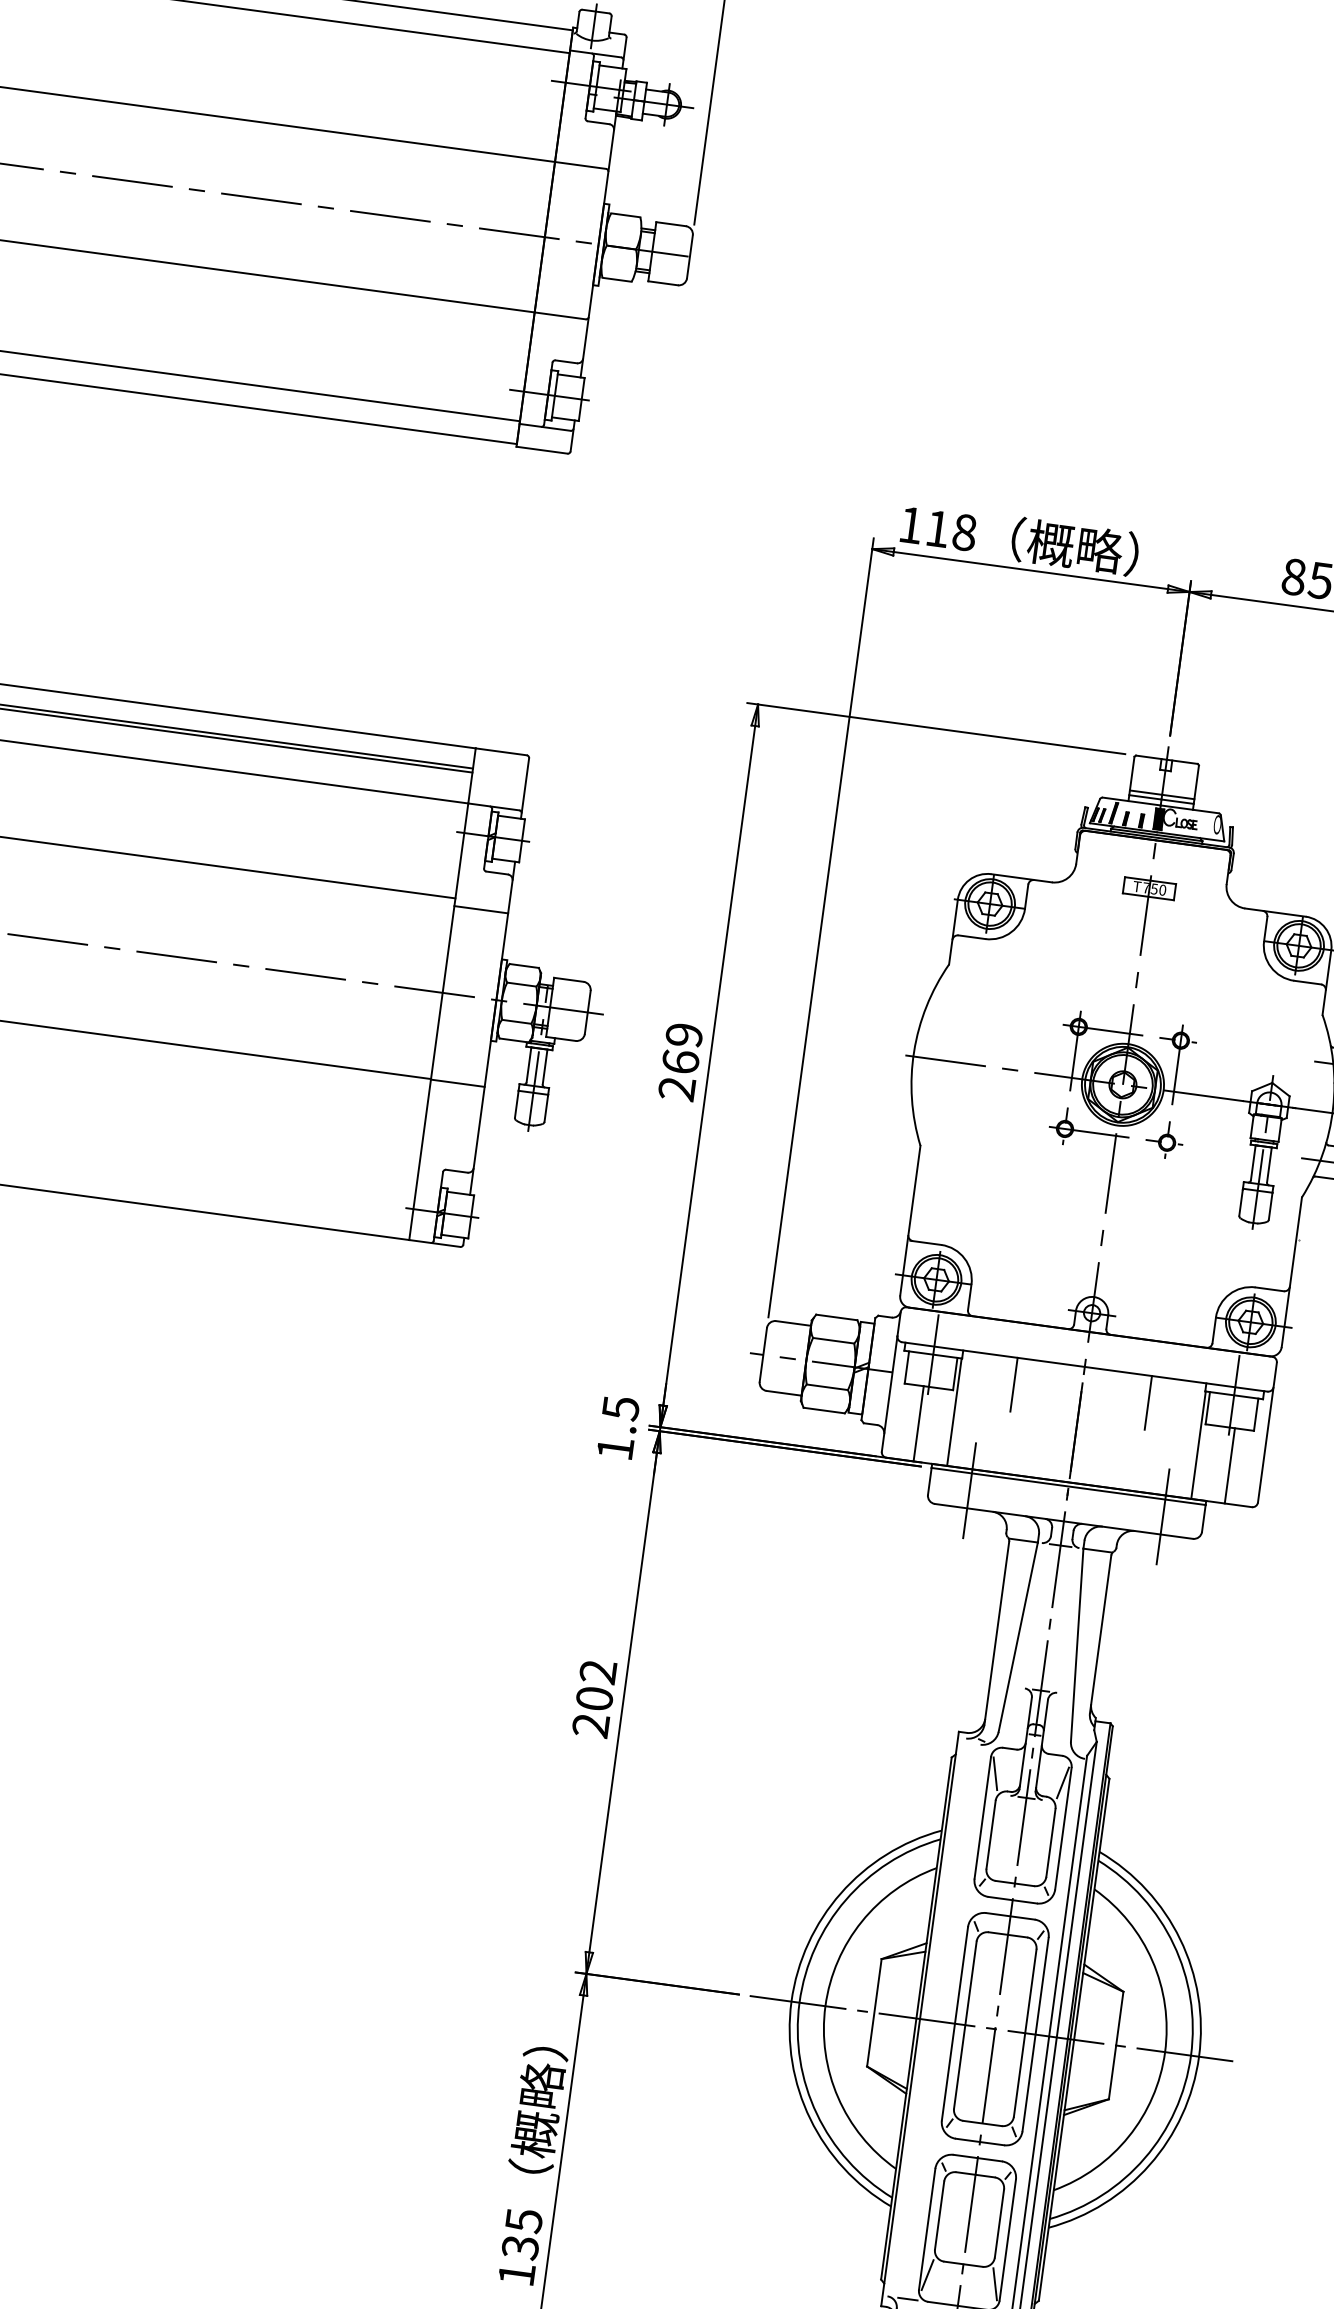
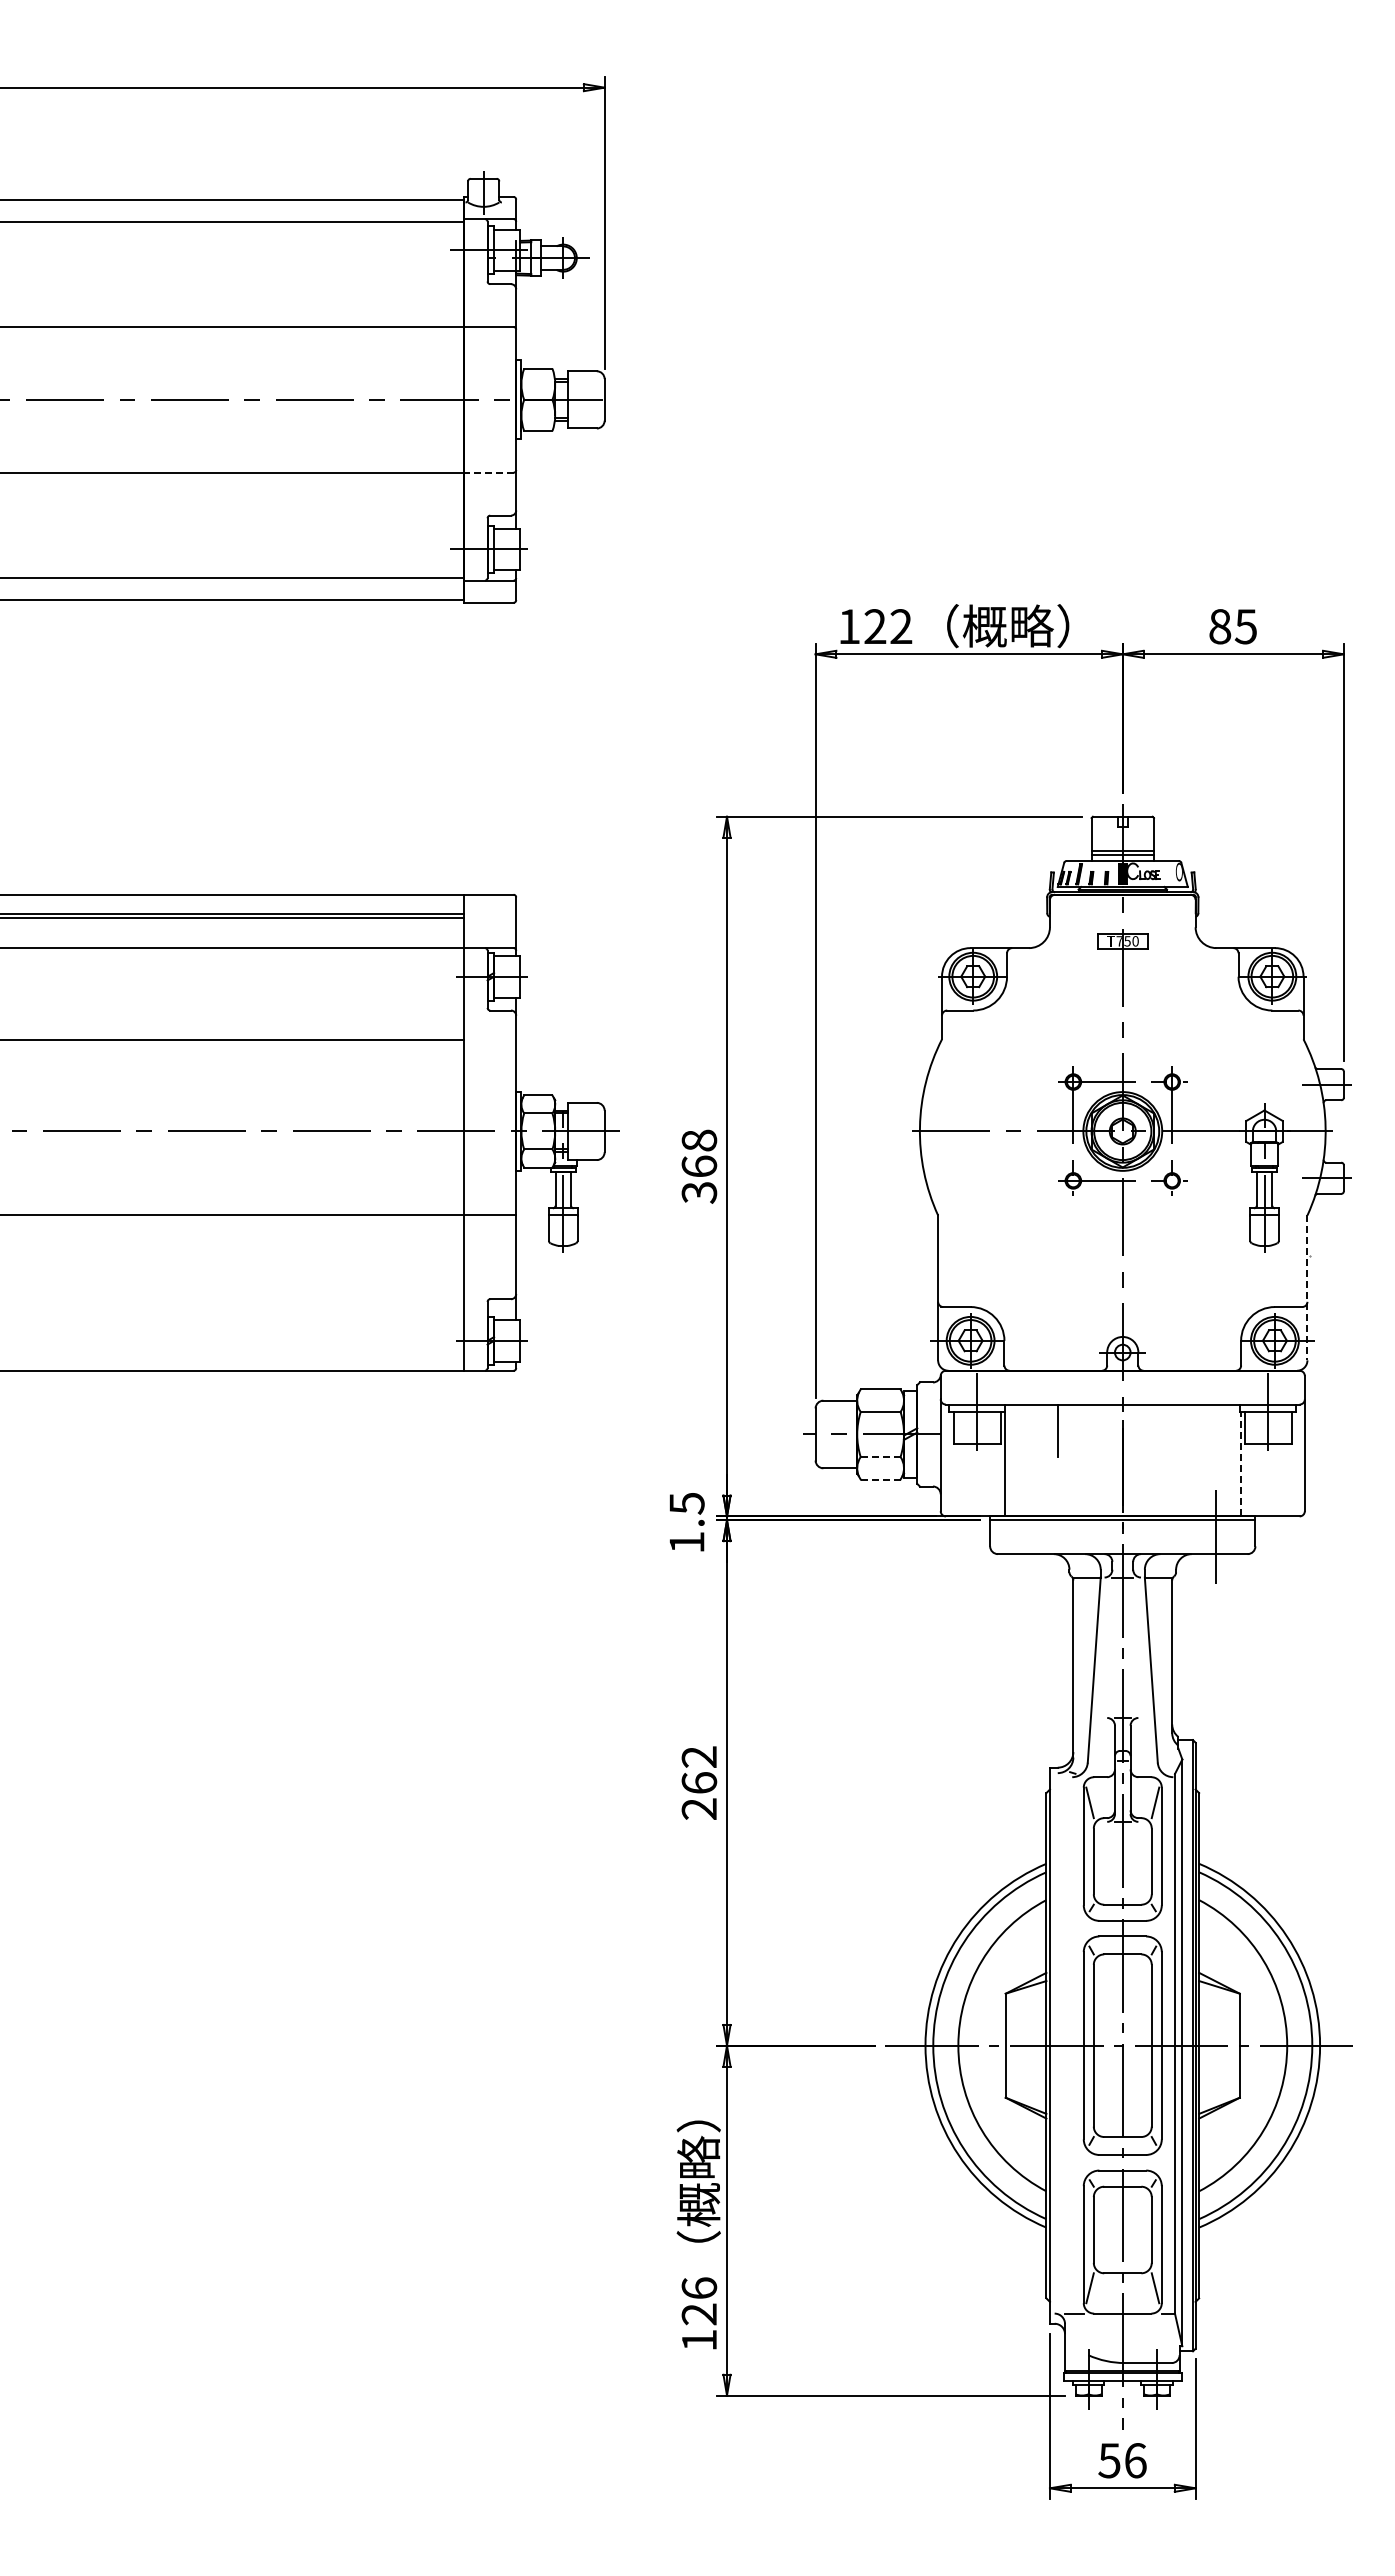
line: (559, 315) -> (488, 472), solid -> dashed
text: (951, 530) -> (888, 626), 118 -> 122
line: (481, 909) -> (490, 1047), removed
text: (680, 1061) -> (699, 1166), 269 -> 368
line: (1291, 1272) -> (1307, 1288), solid -> dashed
line: (827, 1387) -> (880, 1457), solid -> dashed
line: (1148, 1402) -> (1187, 1430), removed
line: (824, 1410) -> (880, 1479), solid -> dashed
line: (919, 1423) -> (972, 1479), removed
line: (1198, 1444) -> (1240, 1463), solid -> dashed
line: (1230, 1465) -> (1273, 1479), removed
line: (969, 1493) -> (1029, 1539), removed
text: (594, 1698) -> (699, 1782), 202 -> 262
text: (522, 2234) -> (699, 2301), 135 -> 126

